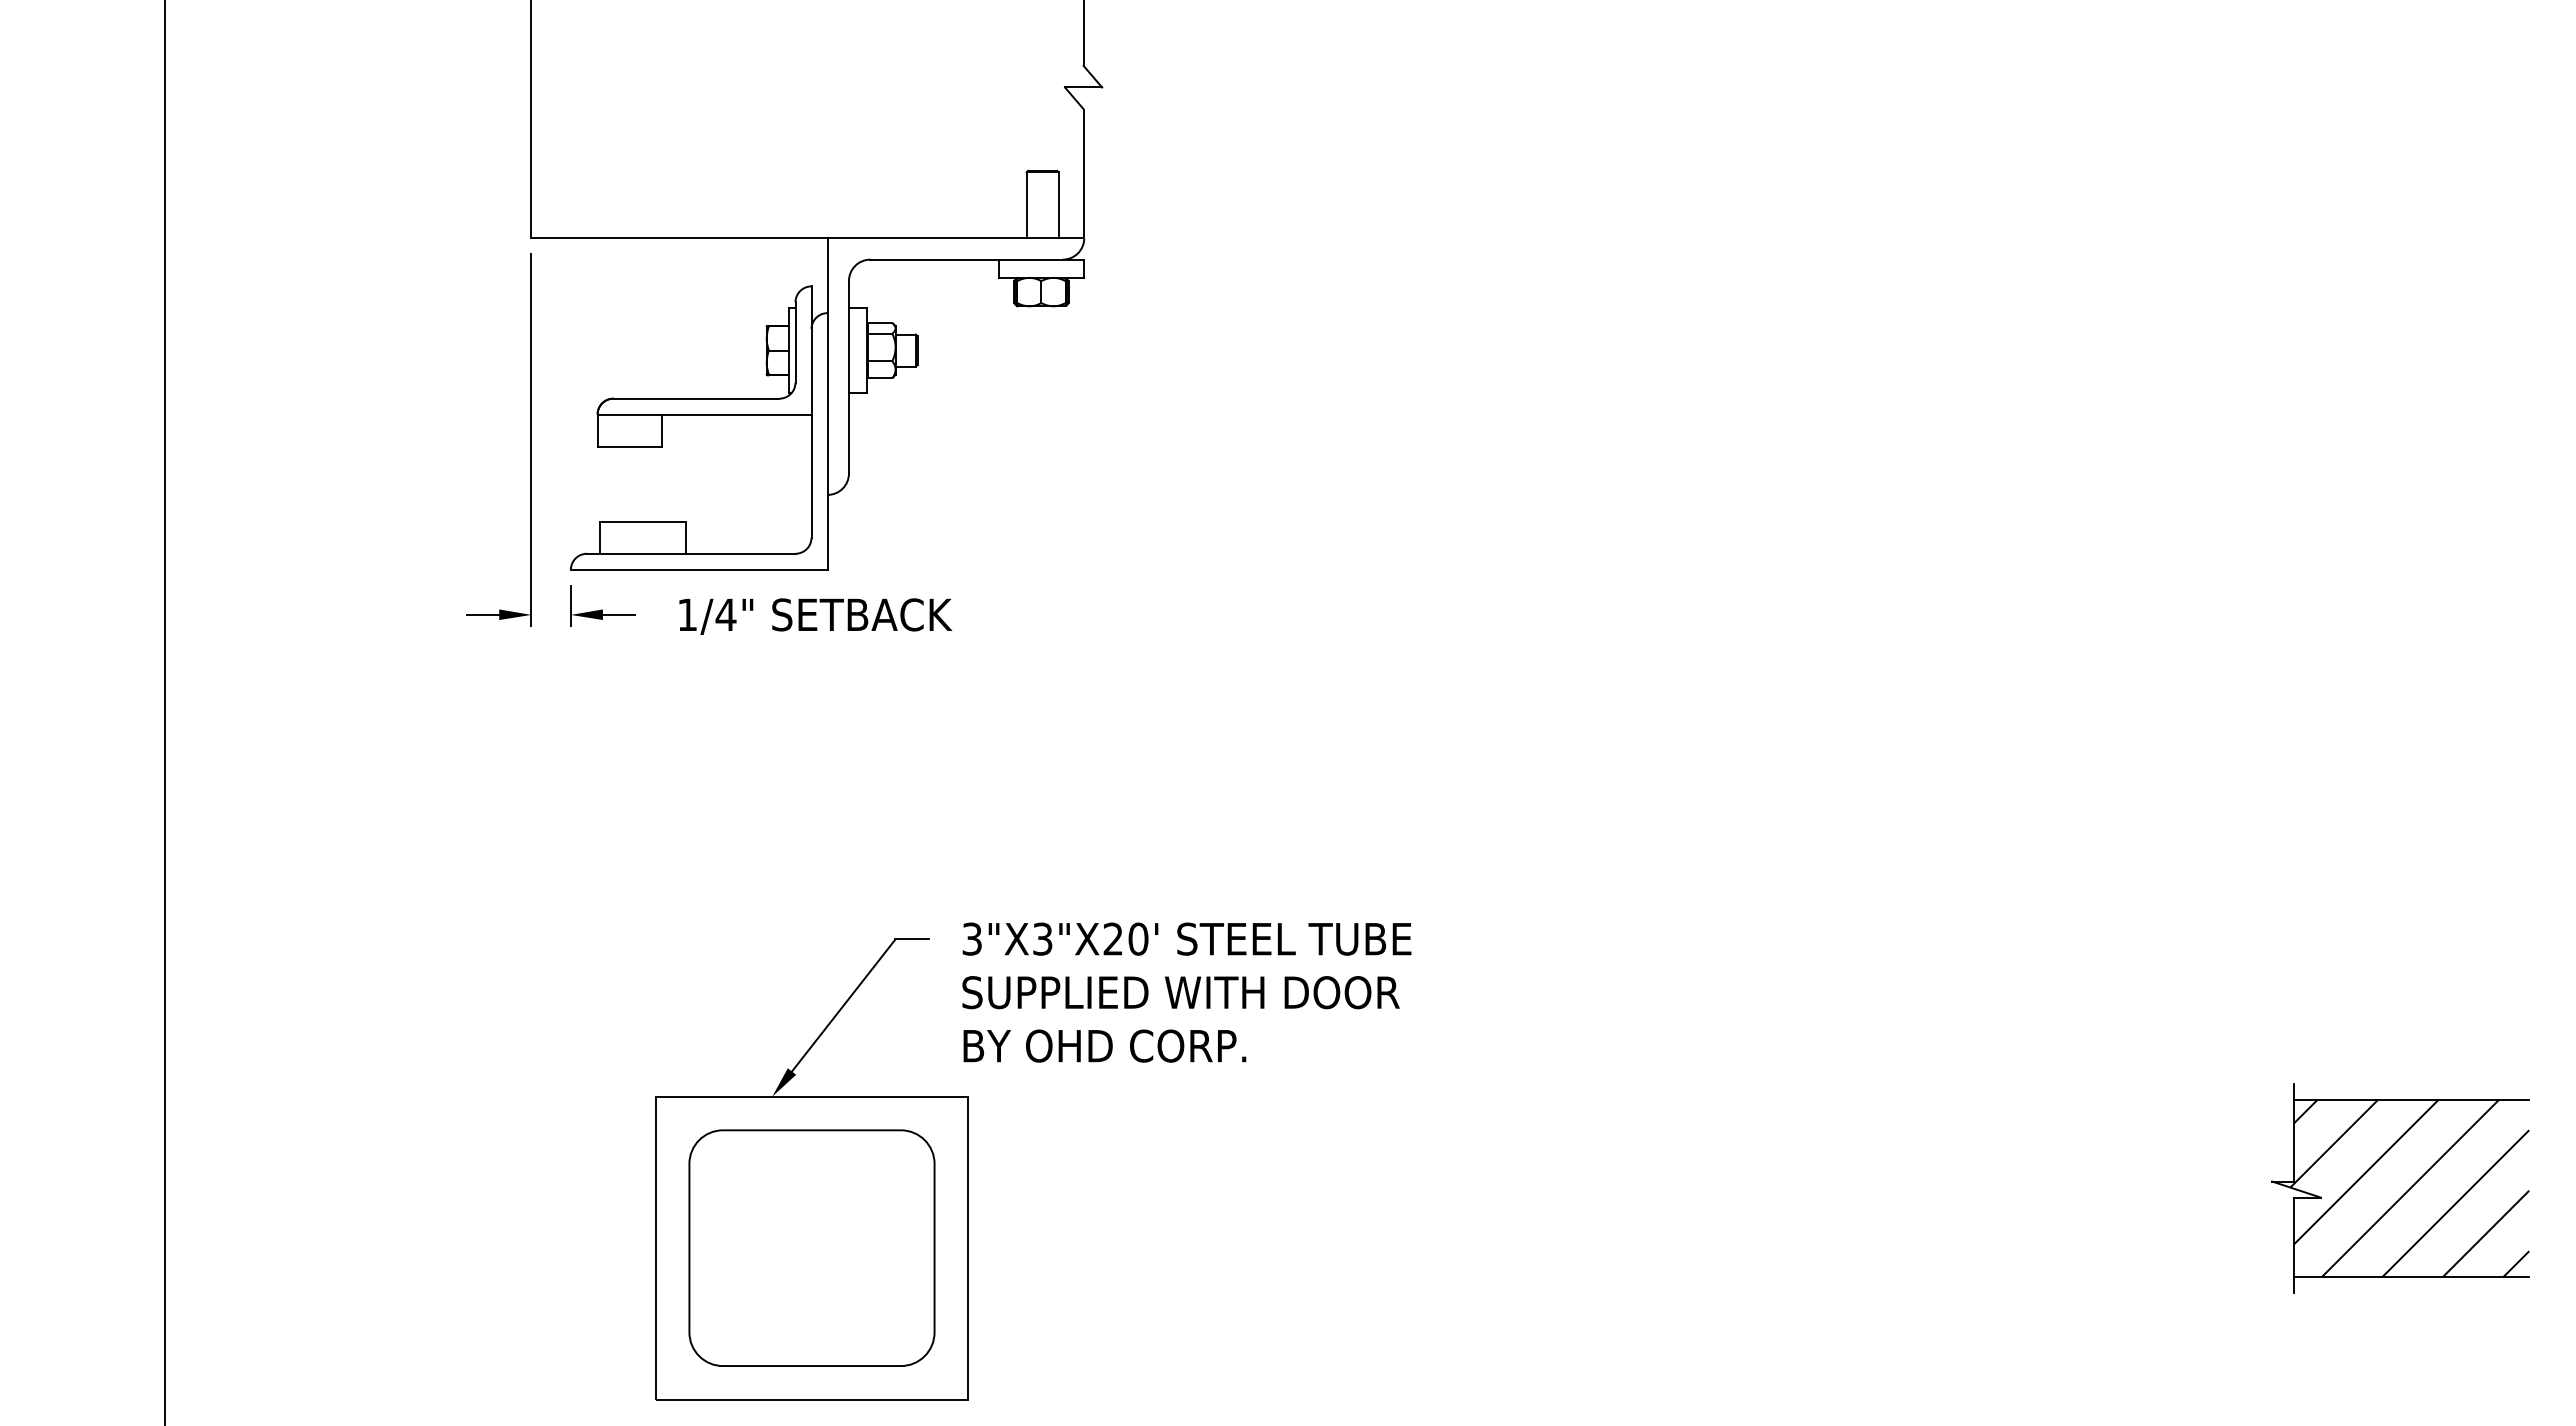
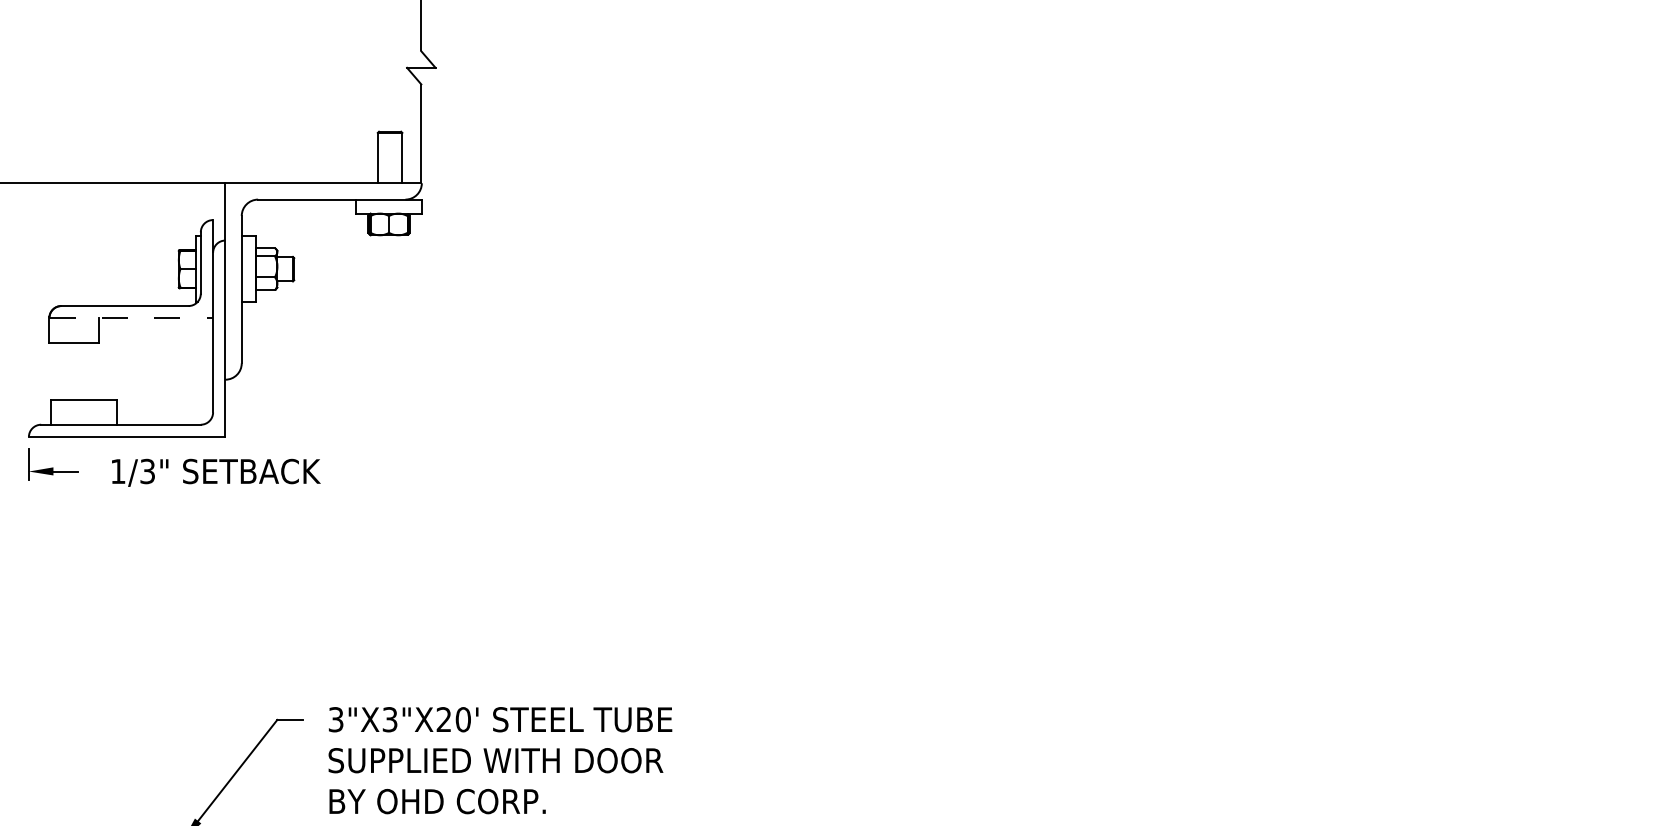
line: (704, 414) -> (131, 318), solid -> dashed
text: (725, 614) -> (147, 471), 1/4" -> 1/3"

